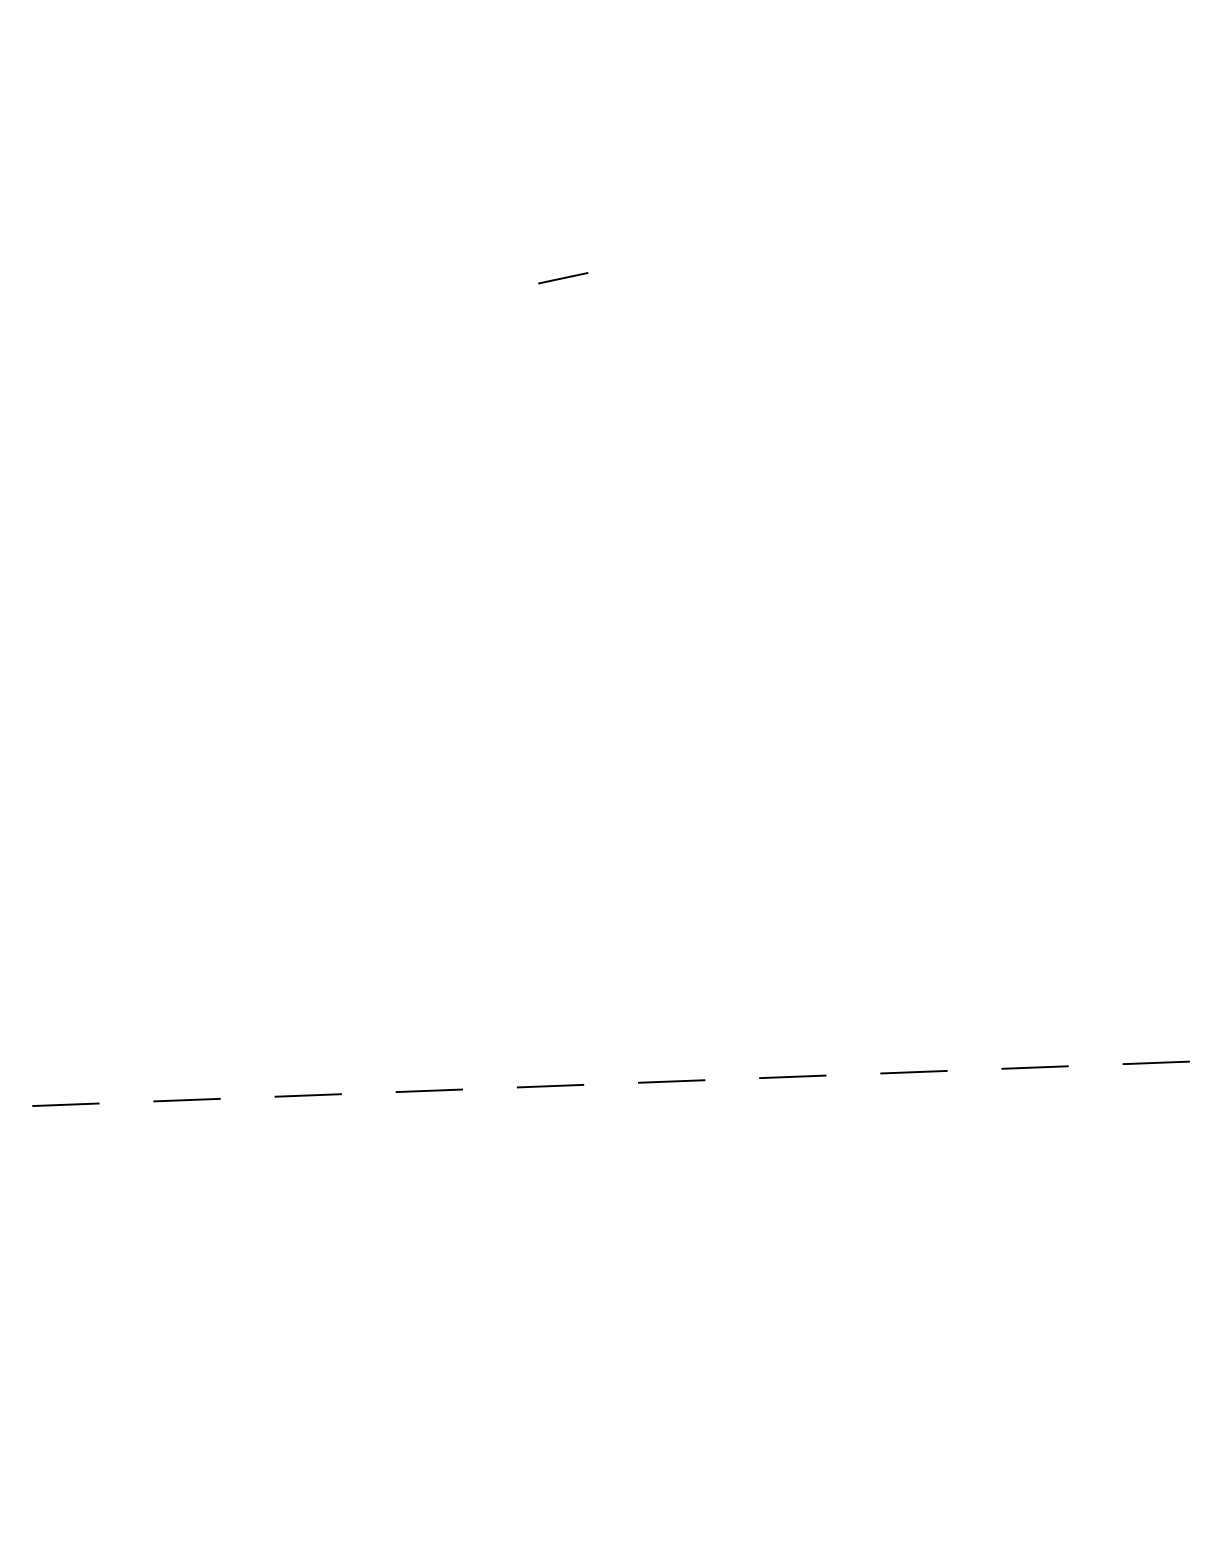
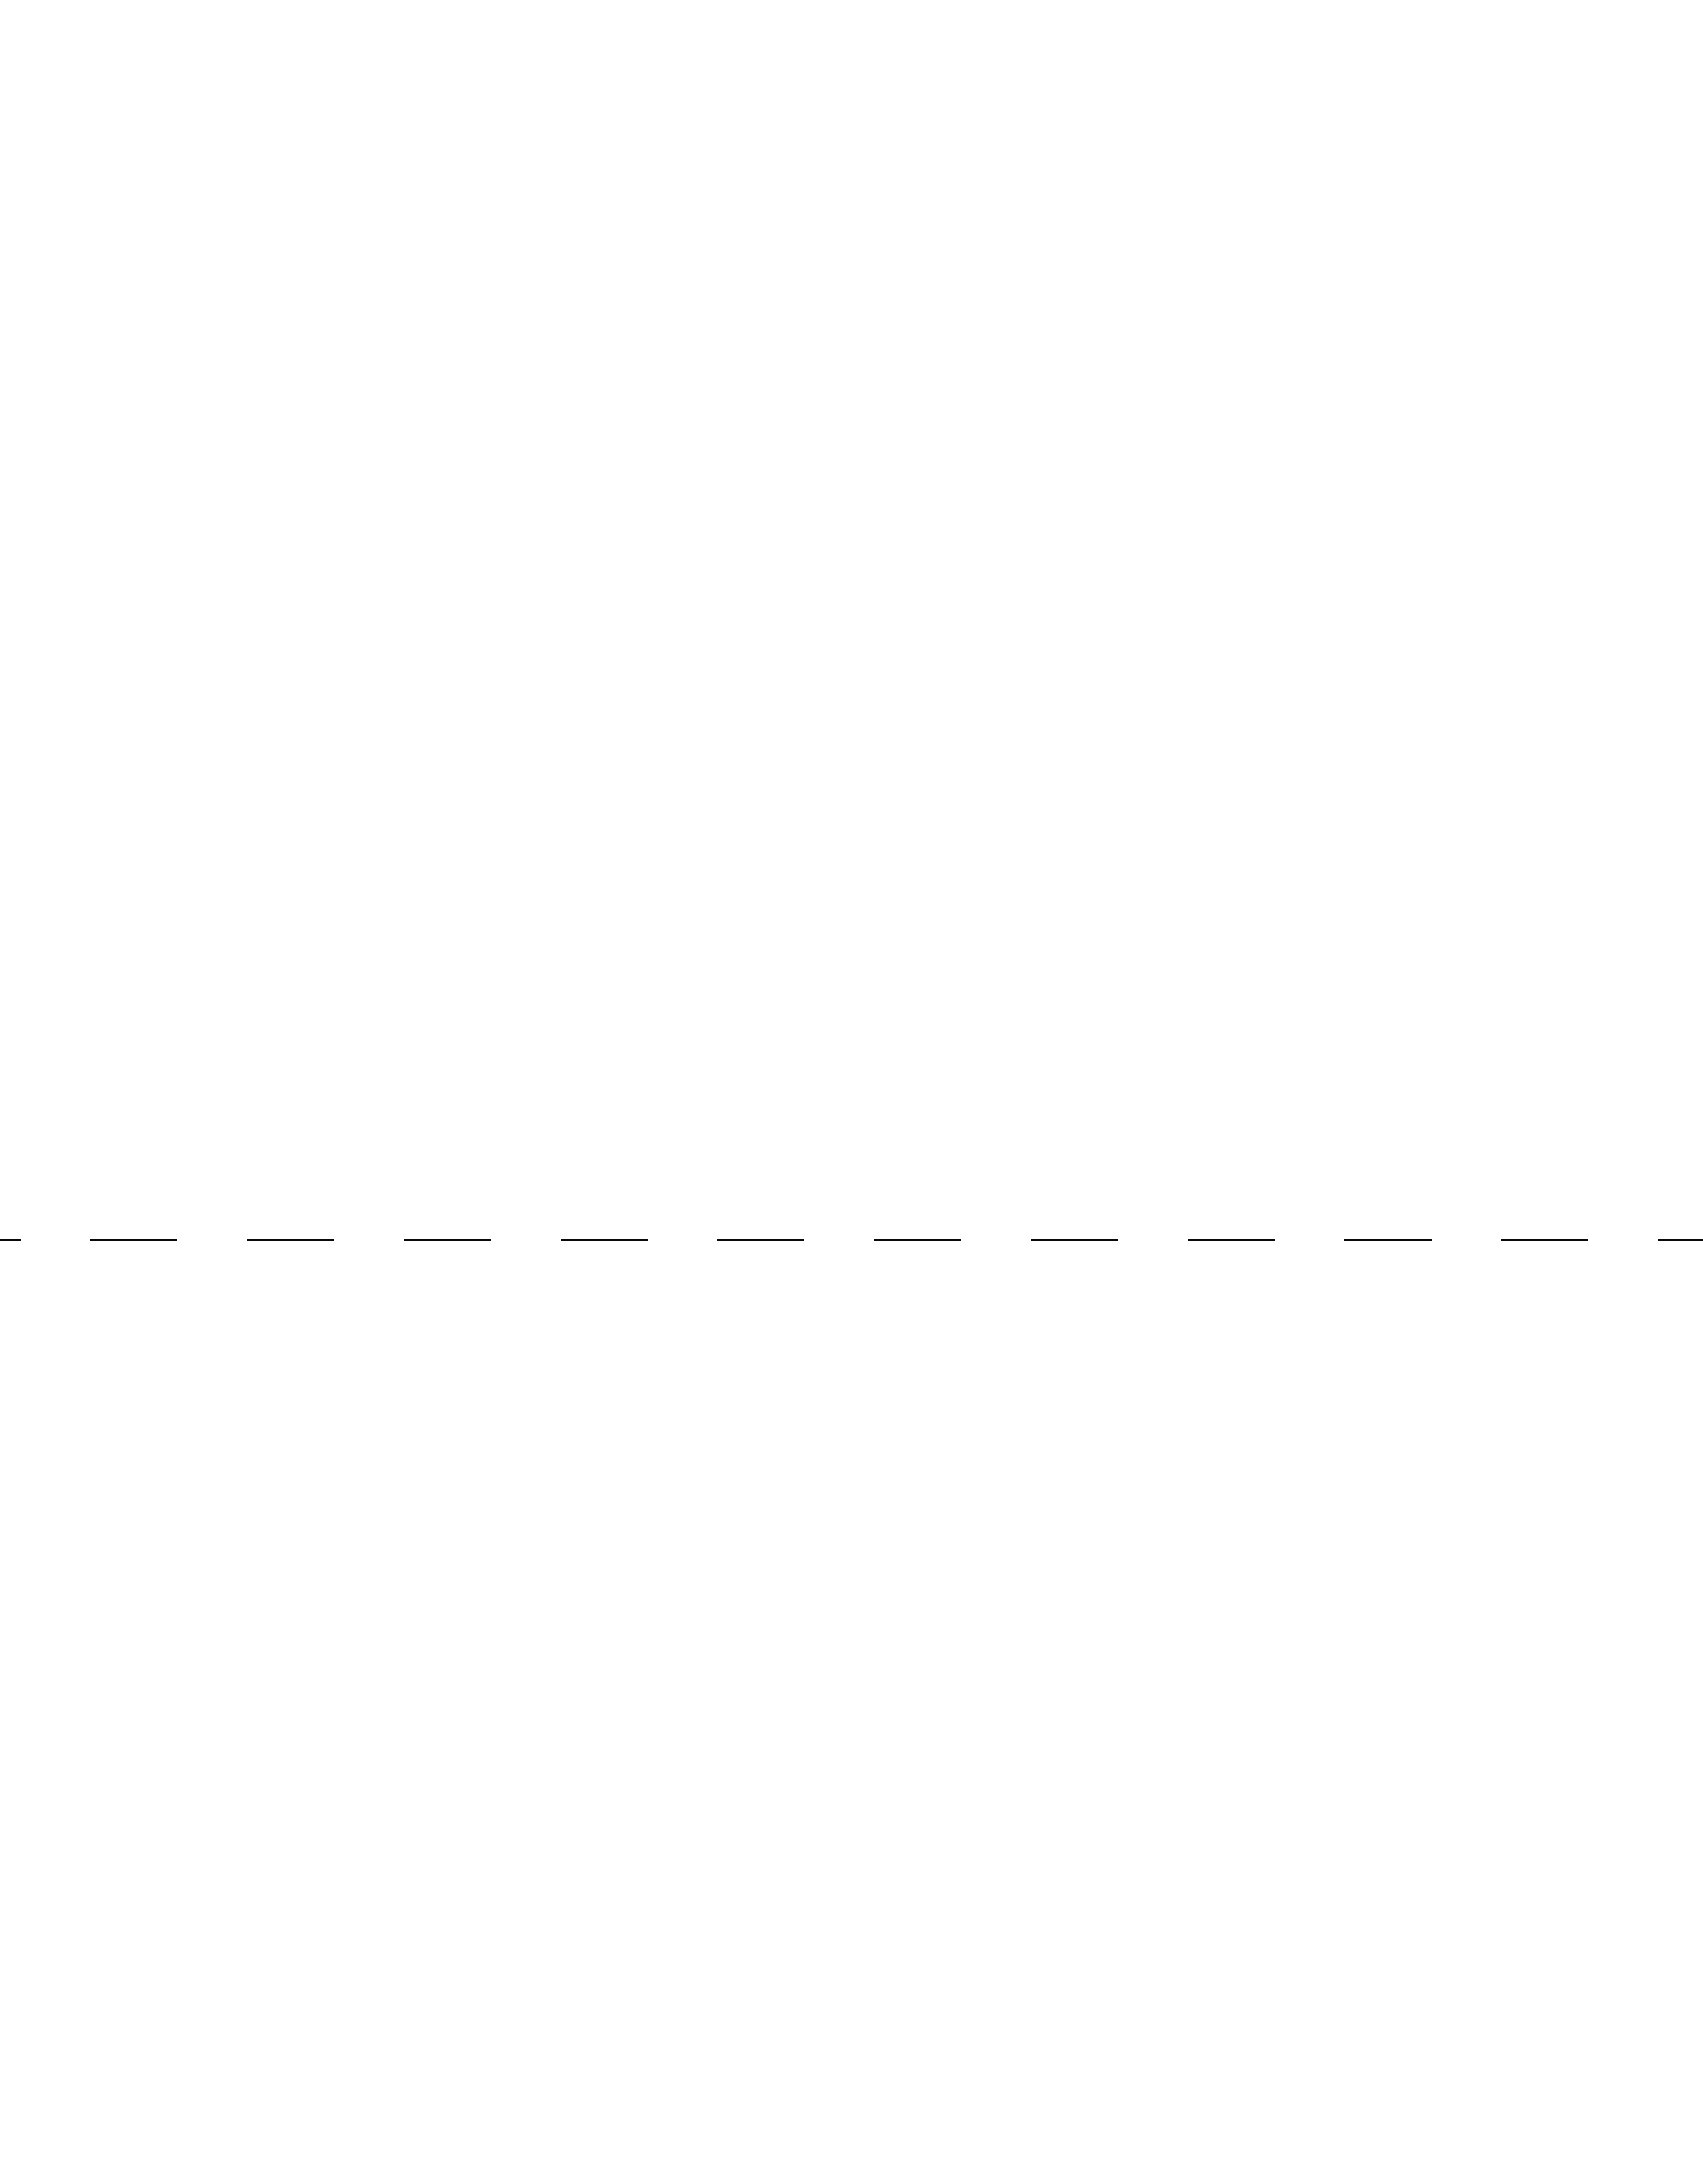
line: (562, 277) -> (973, 196), removed

